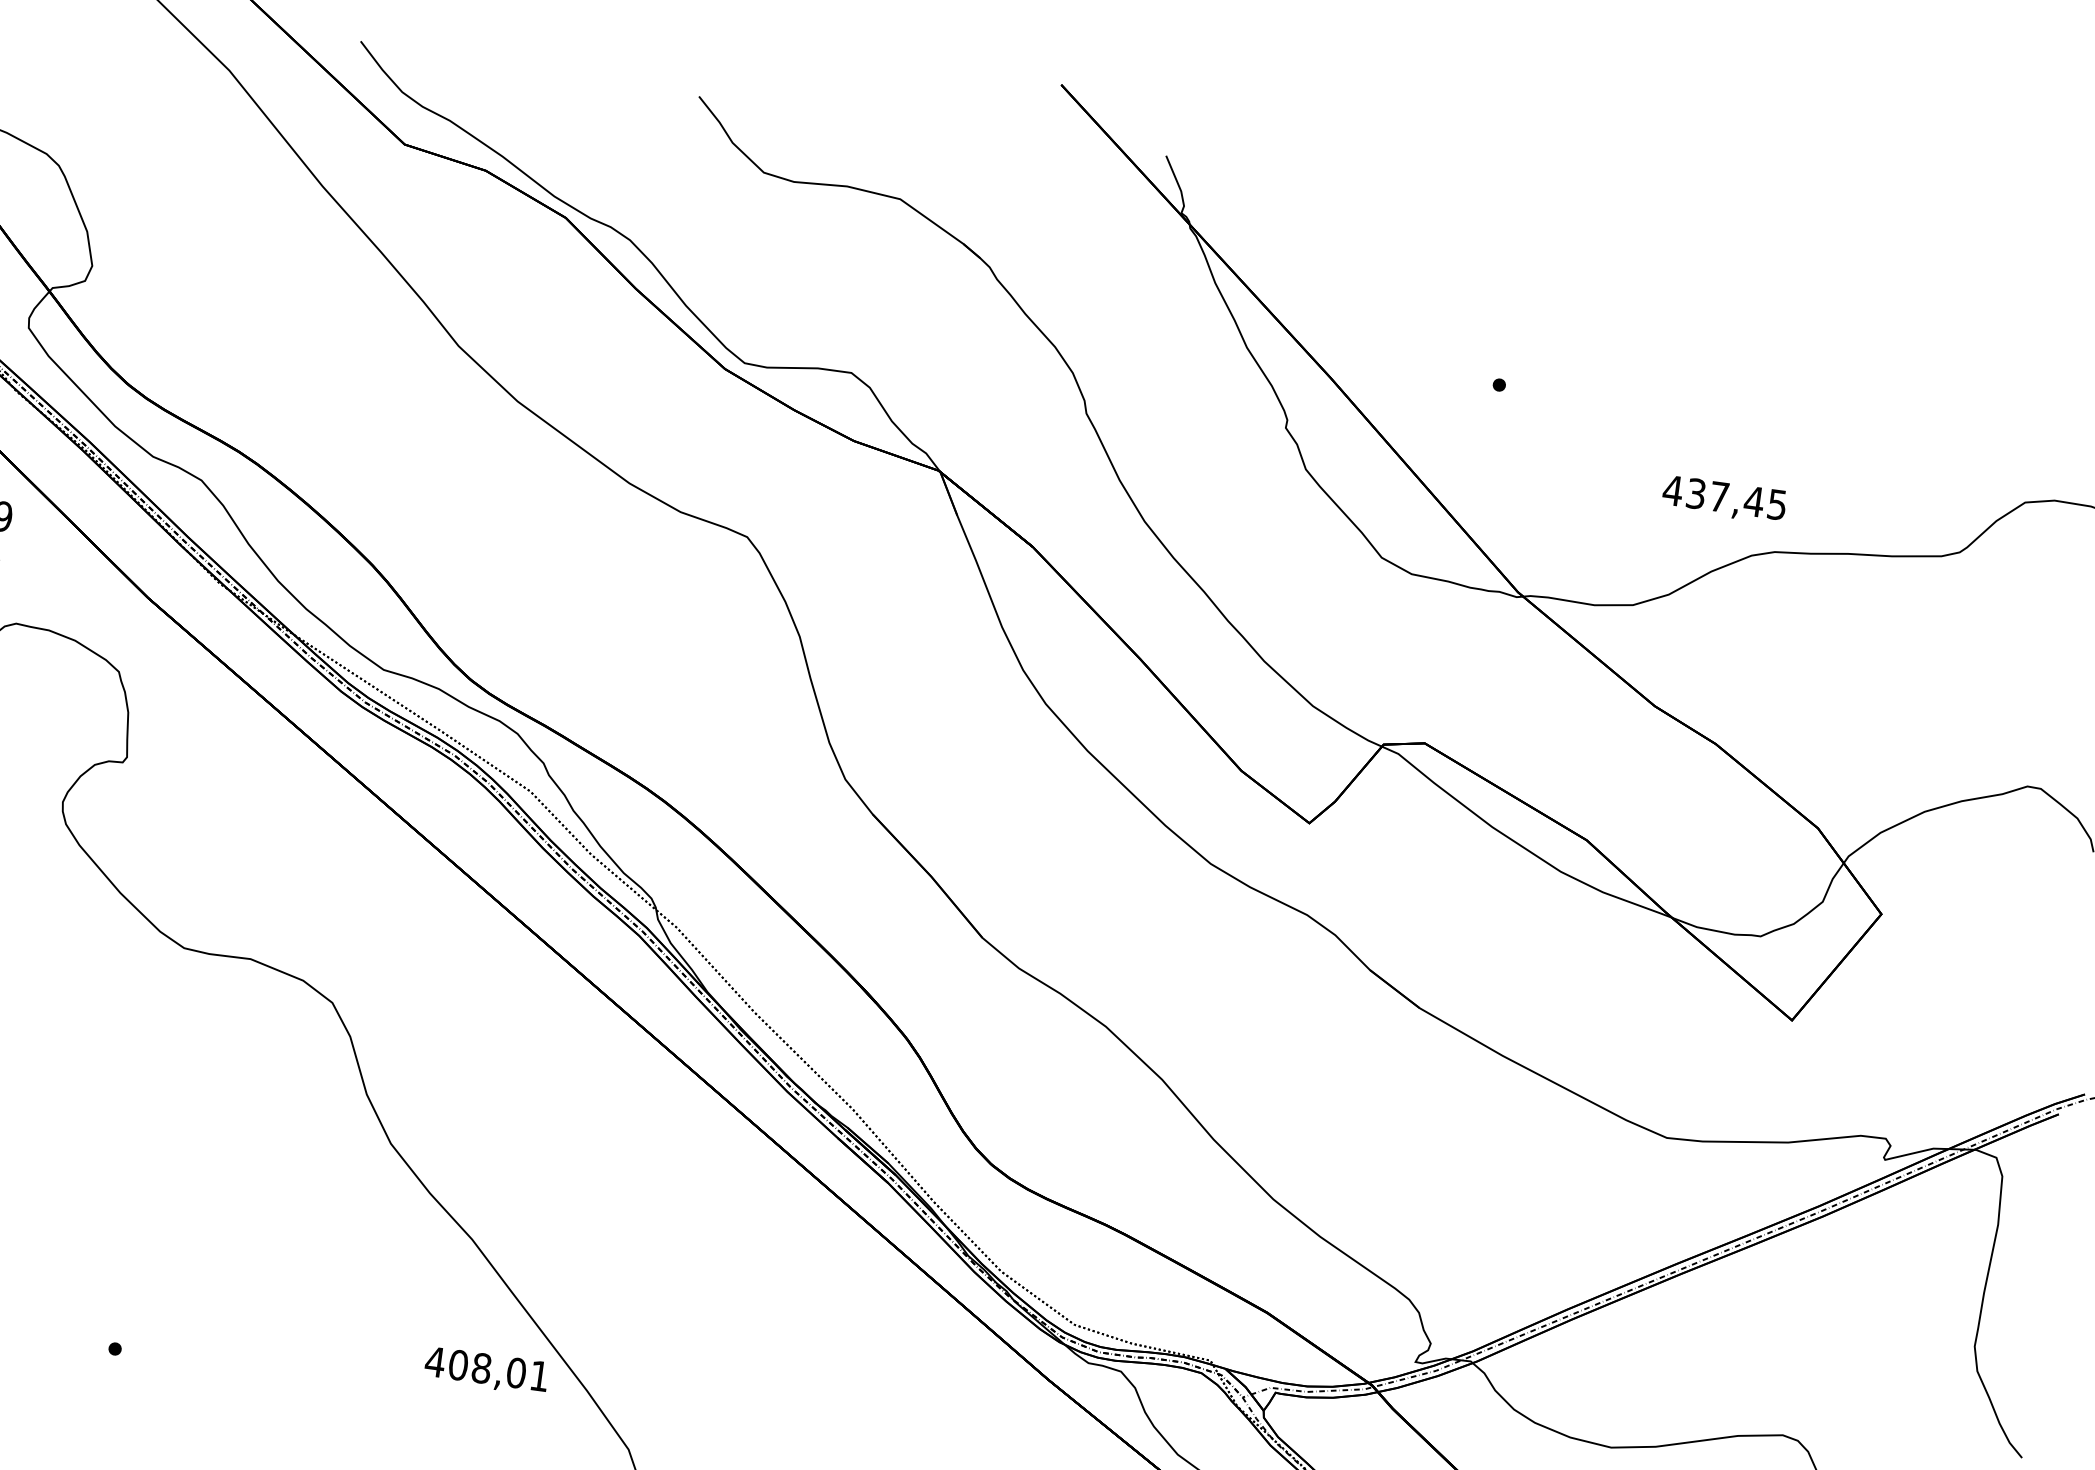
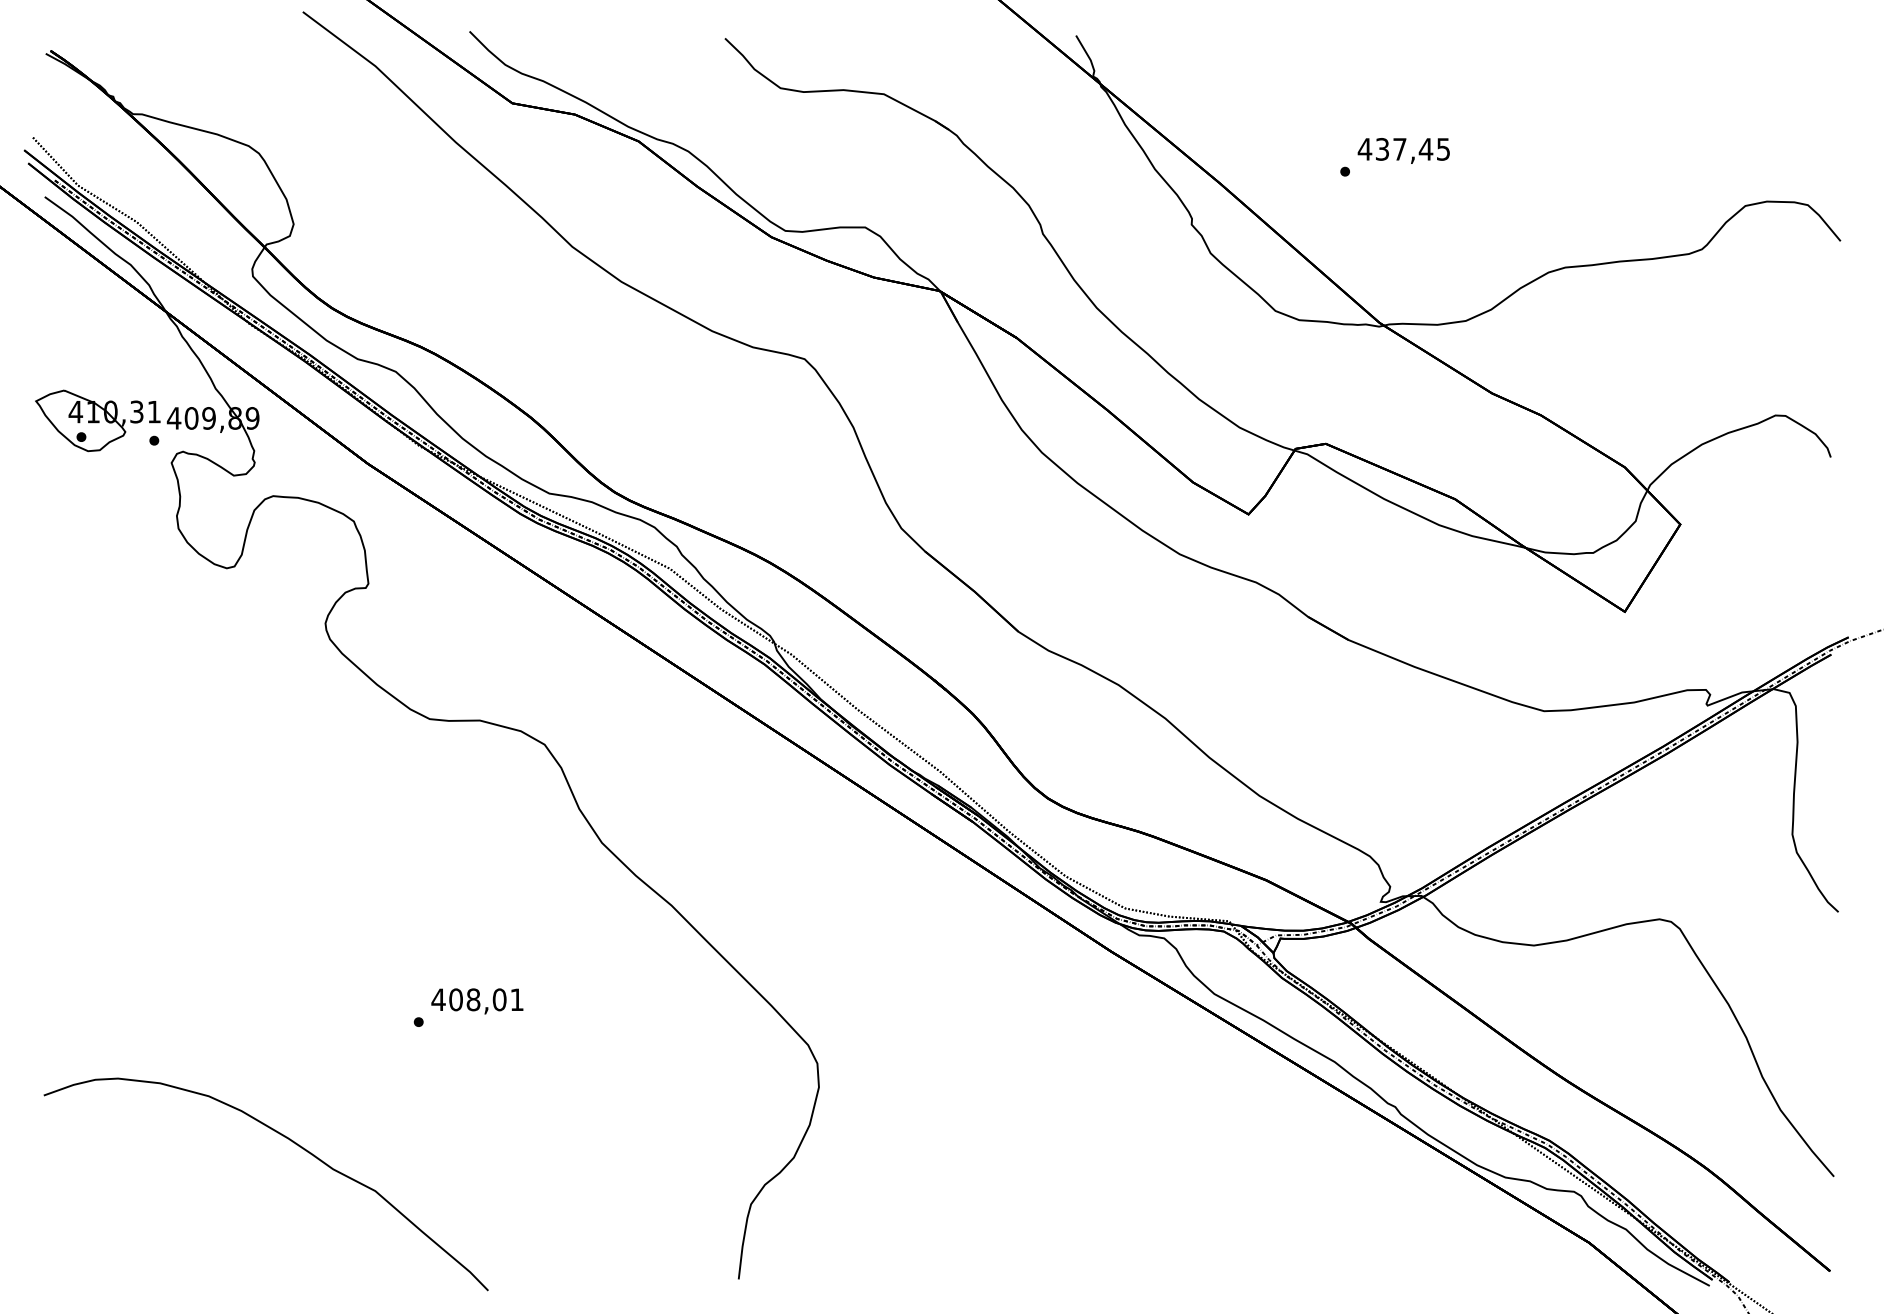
text: (1723, 499) -> (1403, 150), moved
text: (486, 1371) -> (477, 1001), moved

